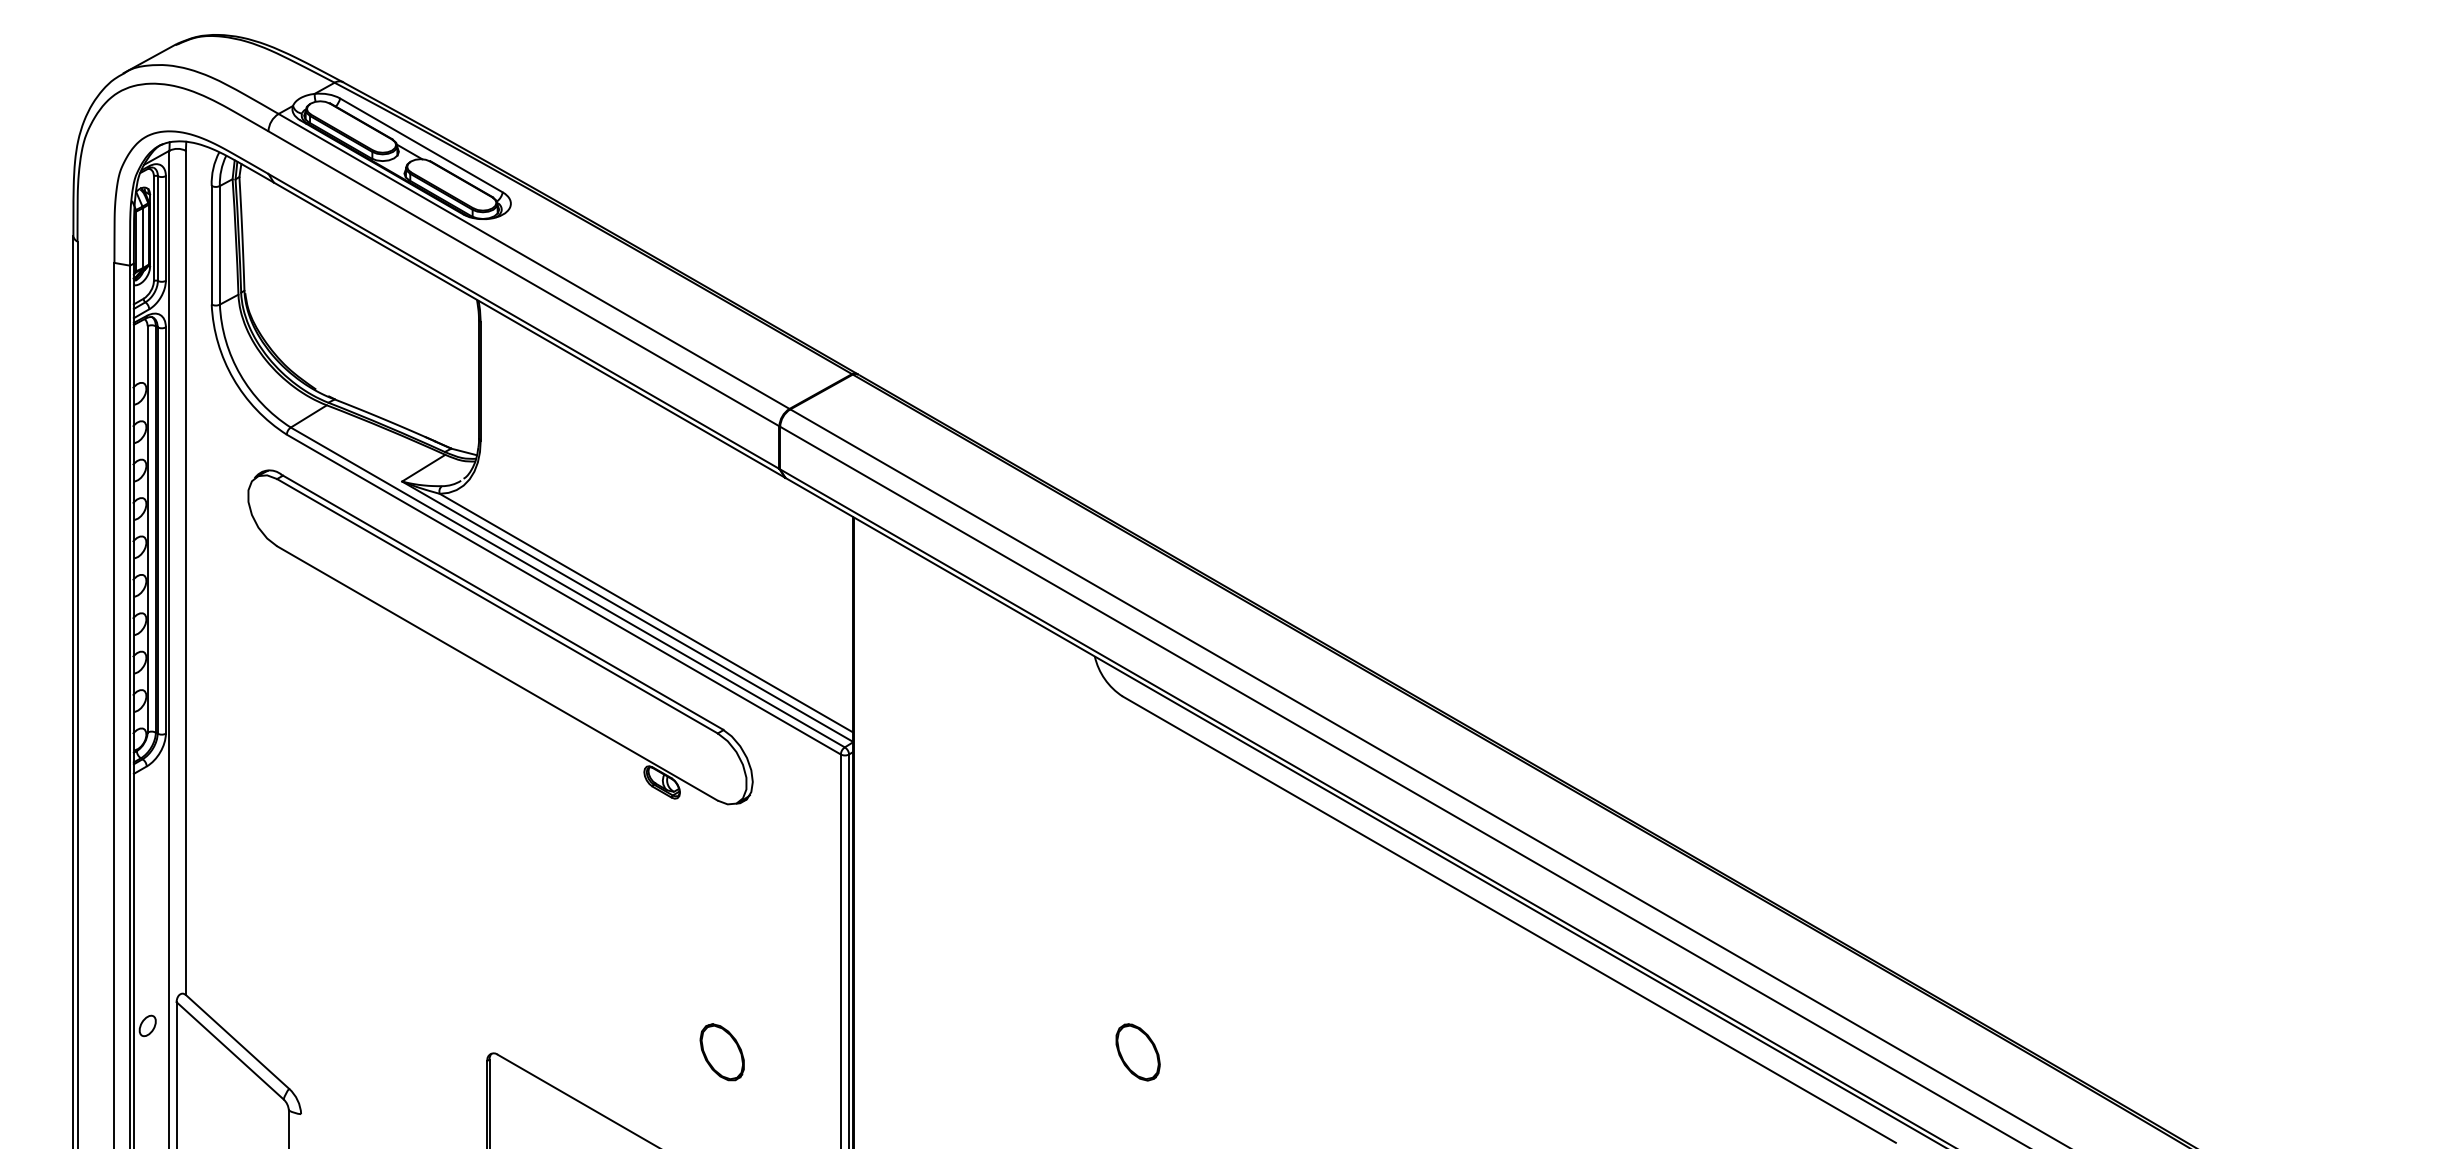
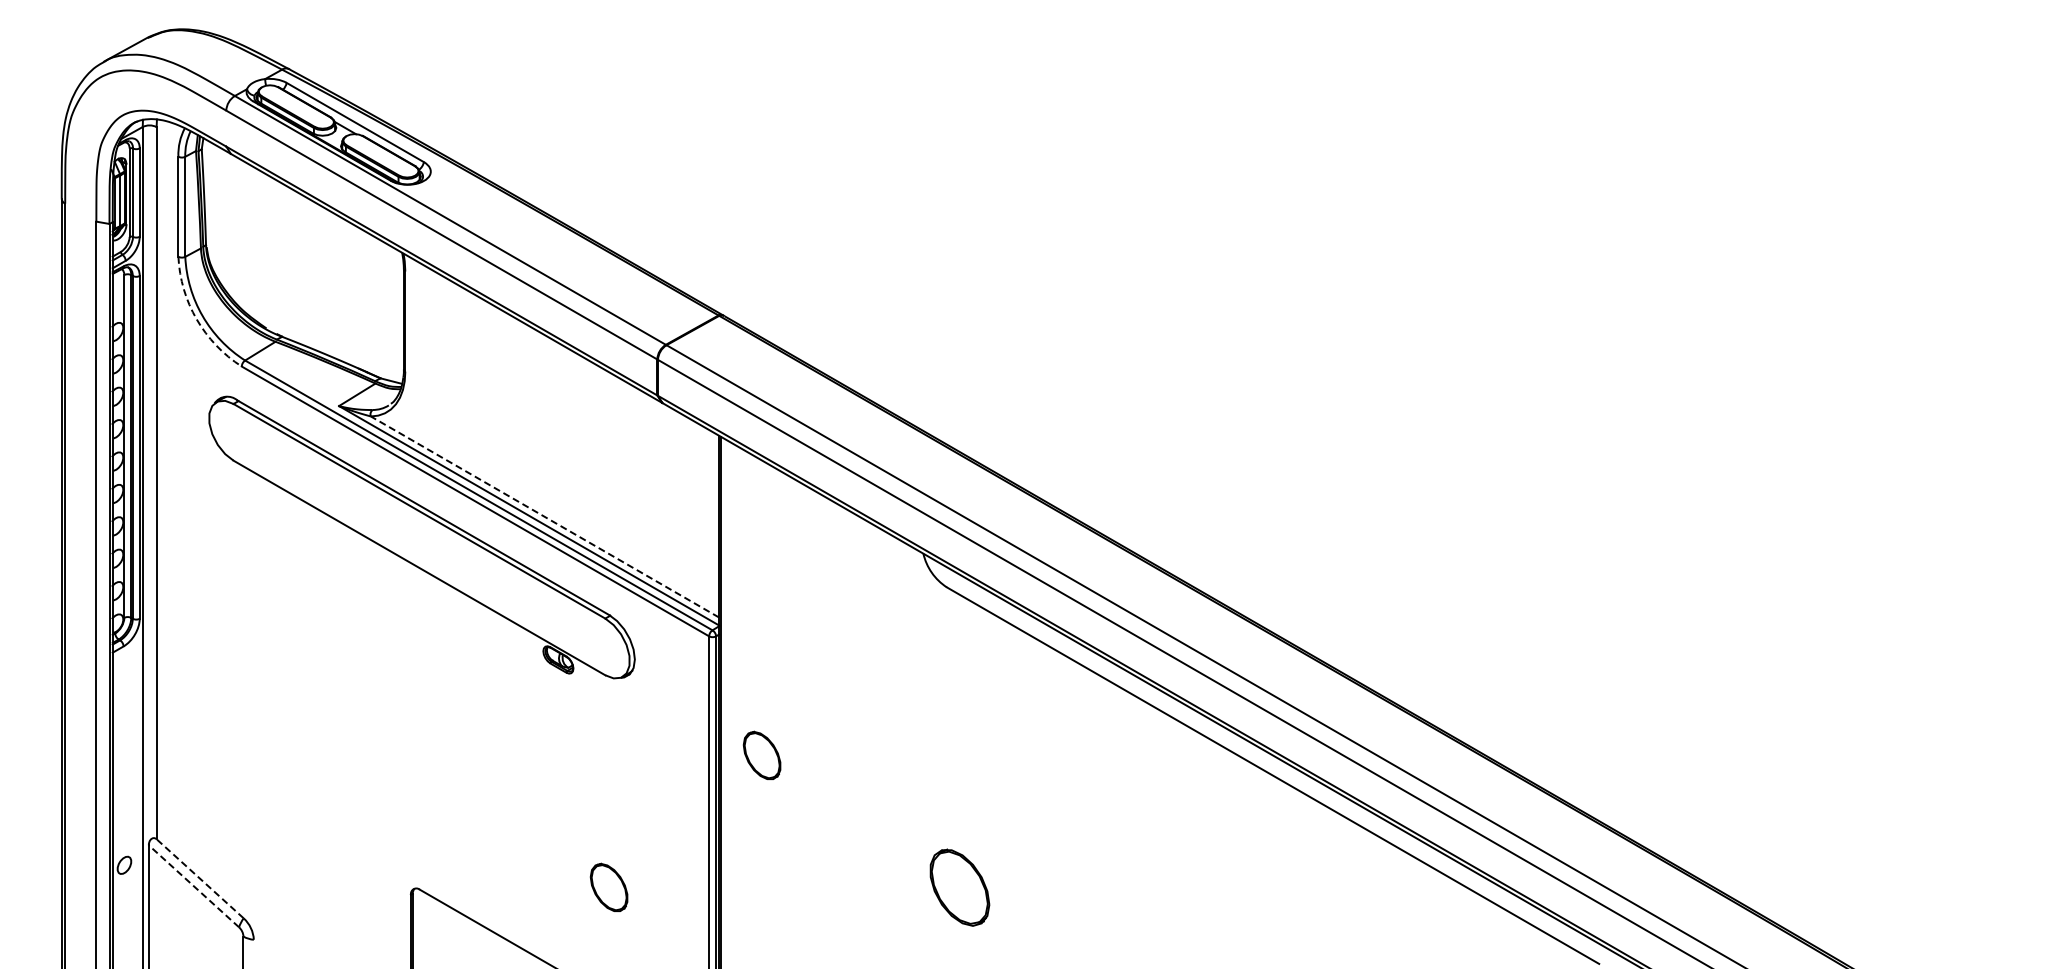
arc: (233, 378) -> (196, 319), solid -> dashed
line: (645, 612) -> (544, 516), solid -> dashed
part: (902, 894) -> (761, 754), added
line: (237, 1041) -> (200, 878), solid -> dashed
line: (229, 1051) -> (193, 886), solid -> dashed
part: (1137, 1052) -> (959, 887), size x1.6

